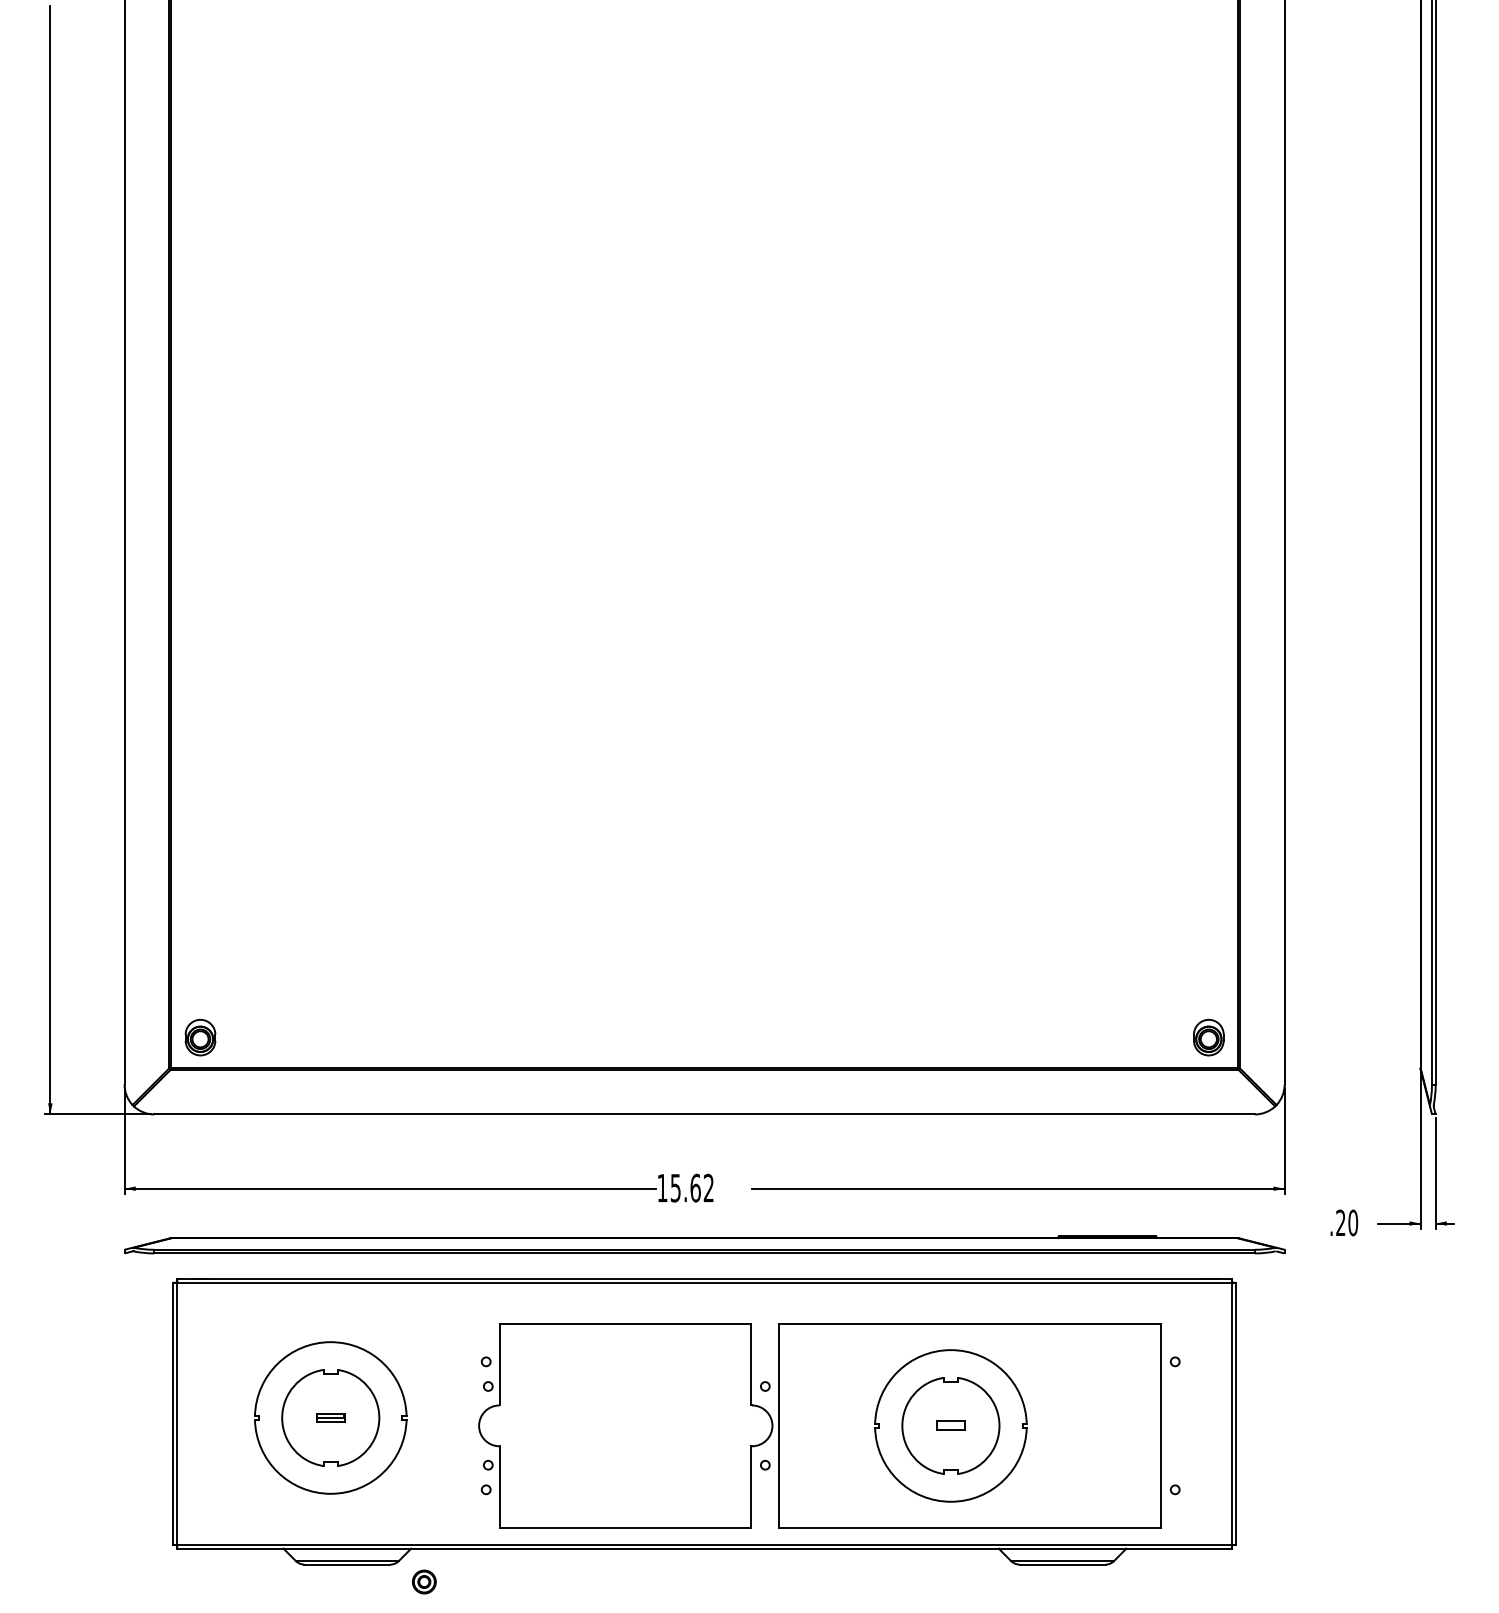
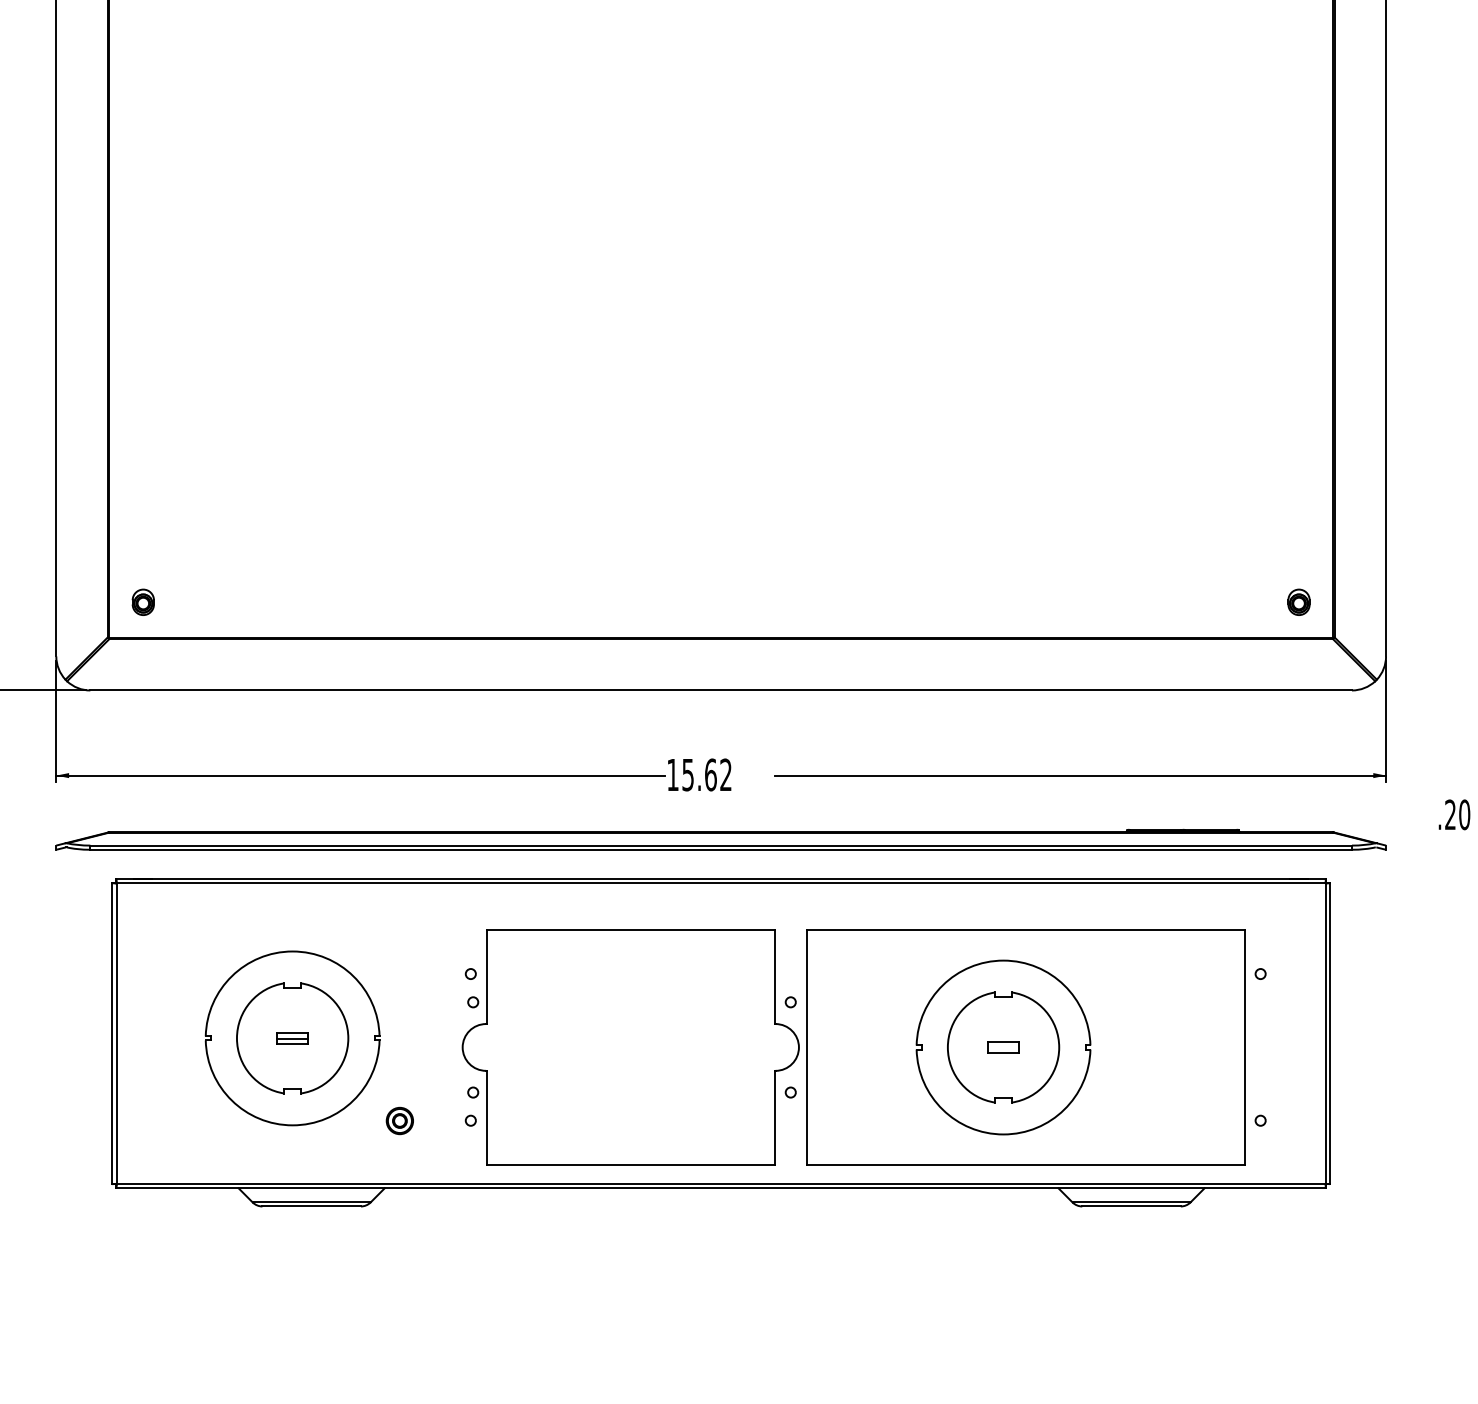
part: (200, 1037) -> (143, 602), size x0.62
part: (1208, 1037) -> (1298, 602), size x0.62
part: (424, 1581) -> (400, 1120), moved

